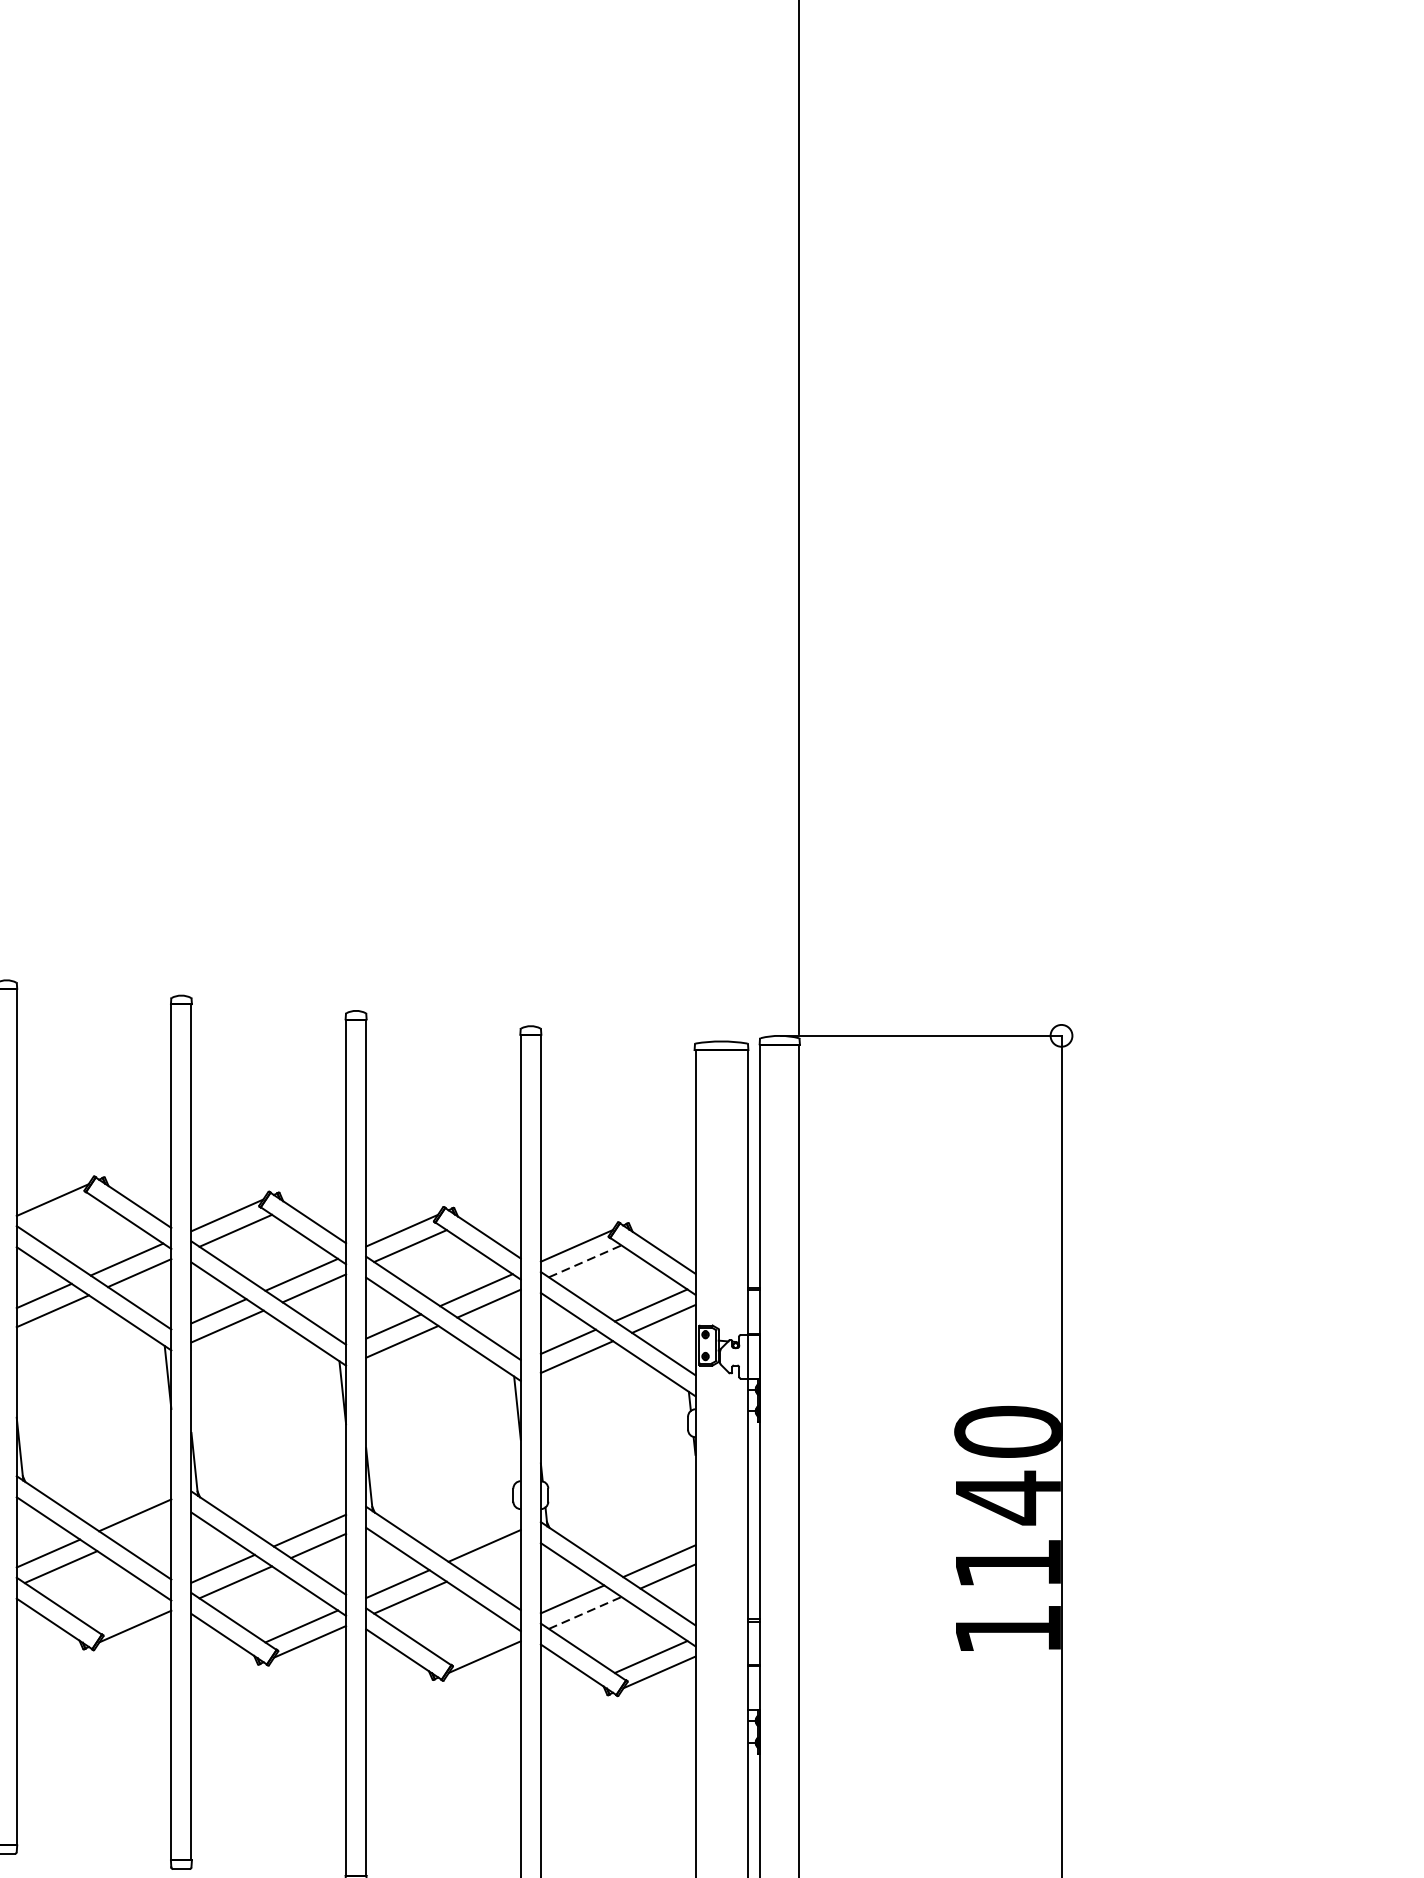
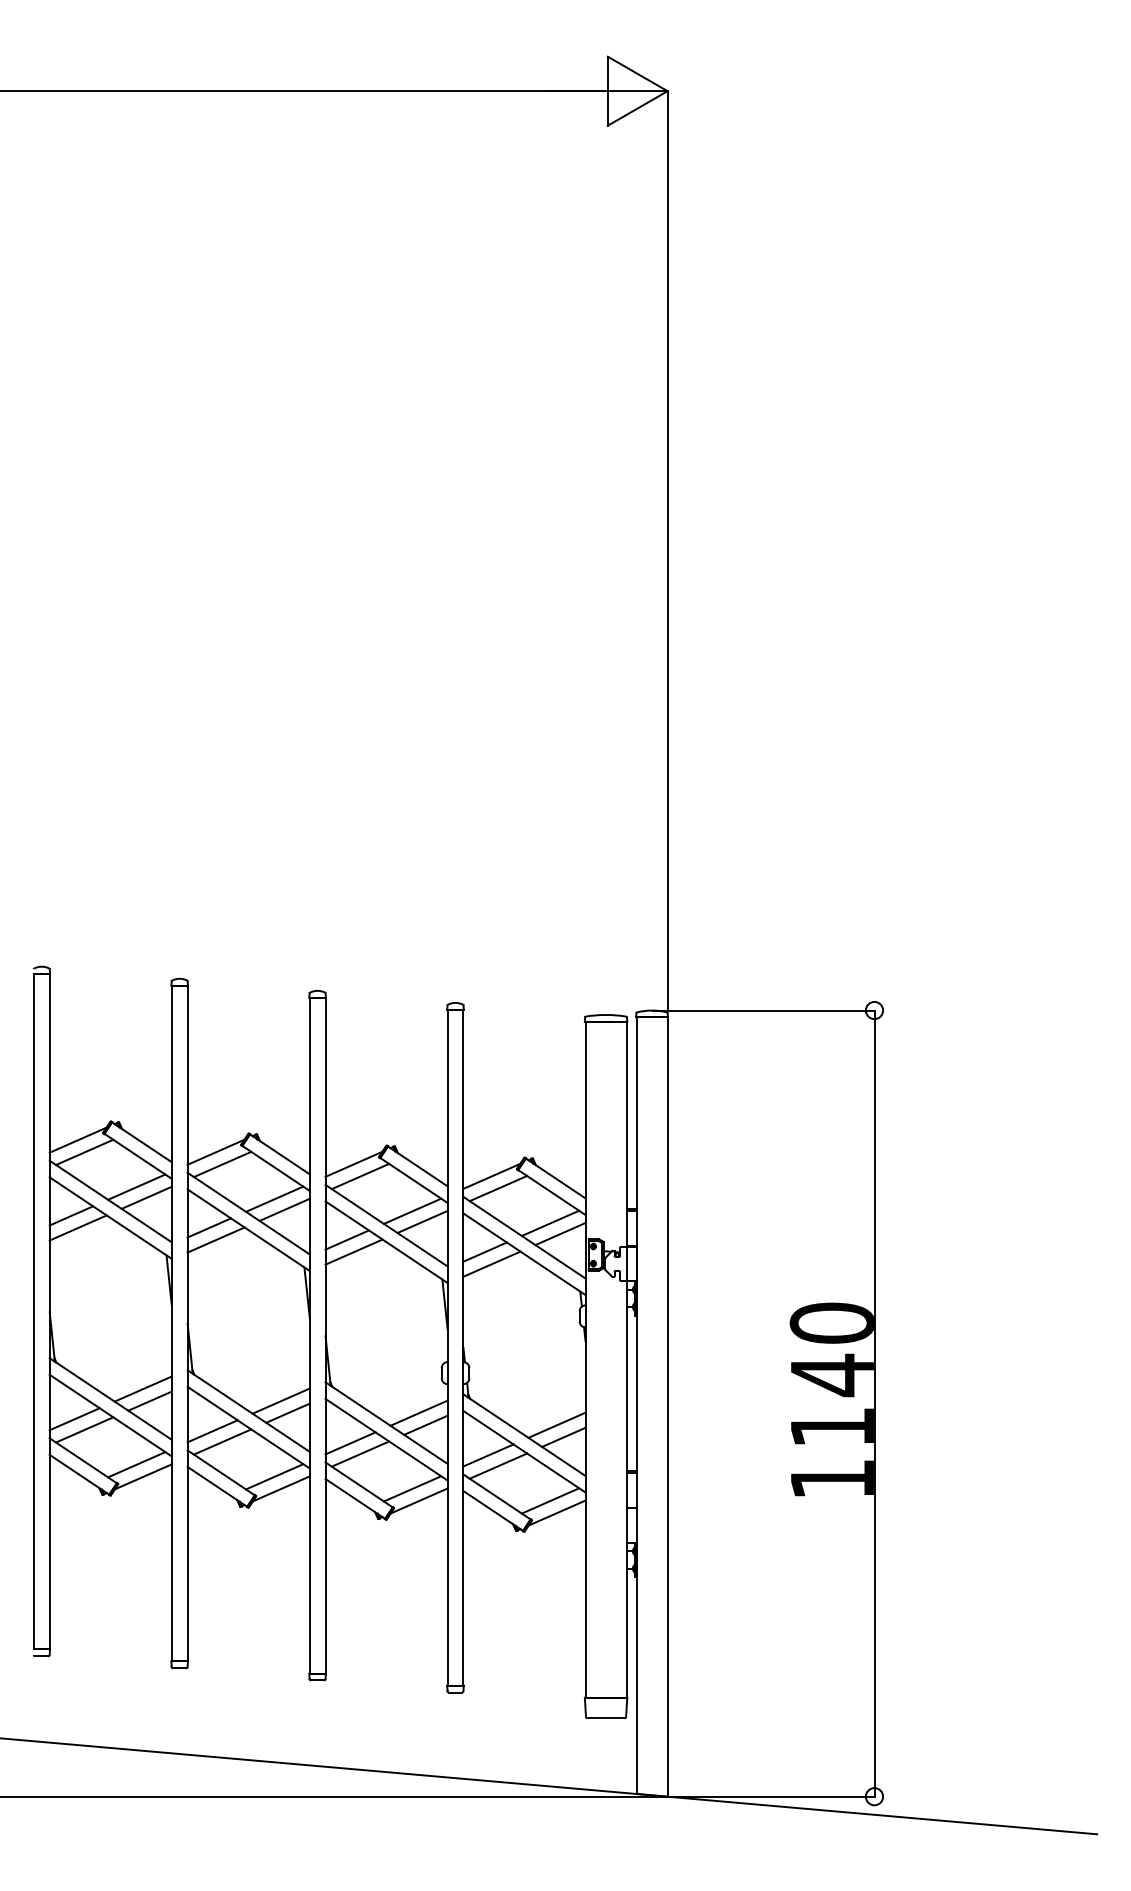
line: (60, 1215) -> (84, 1152), added
line: (585, 1261) -> (498, 1188), dashed -> solid
line: (143, 1529) -> (149, 1400), added
line: (492, 1560) -> (425, 1424), added
line: (126, 1610) -> (136, 1464), added
line: (585, 1612) -> (498, 1465), dashed -> solid
line: (476, 1641) -> (412, 1488), added

